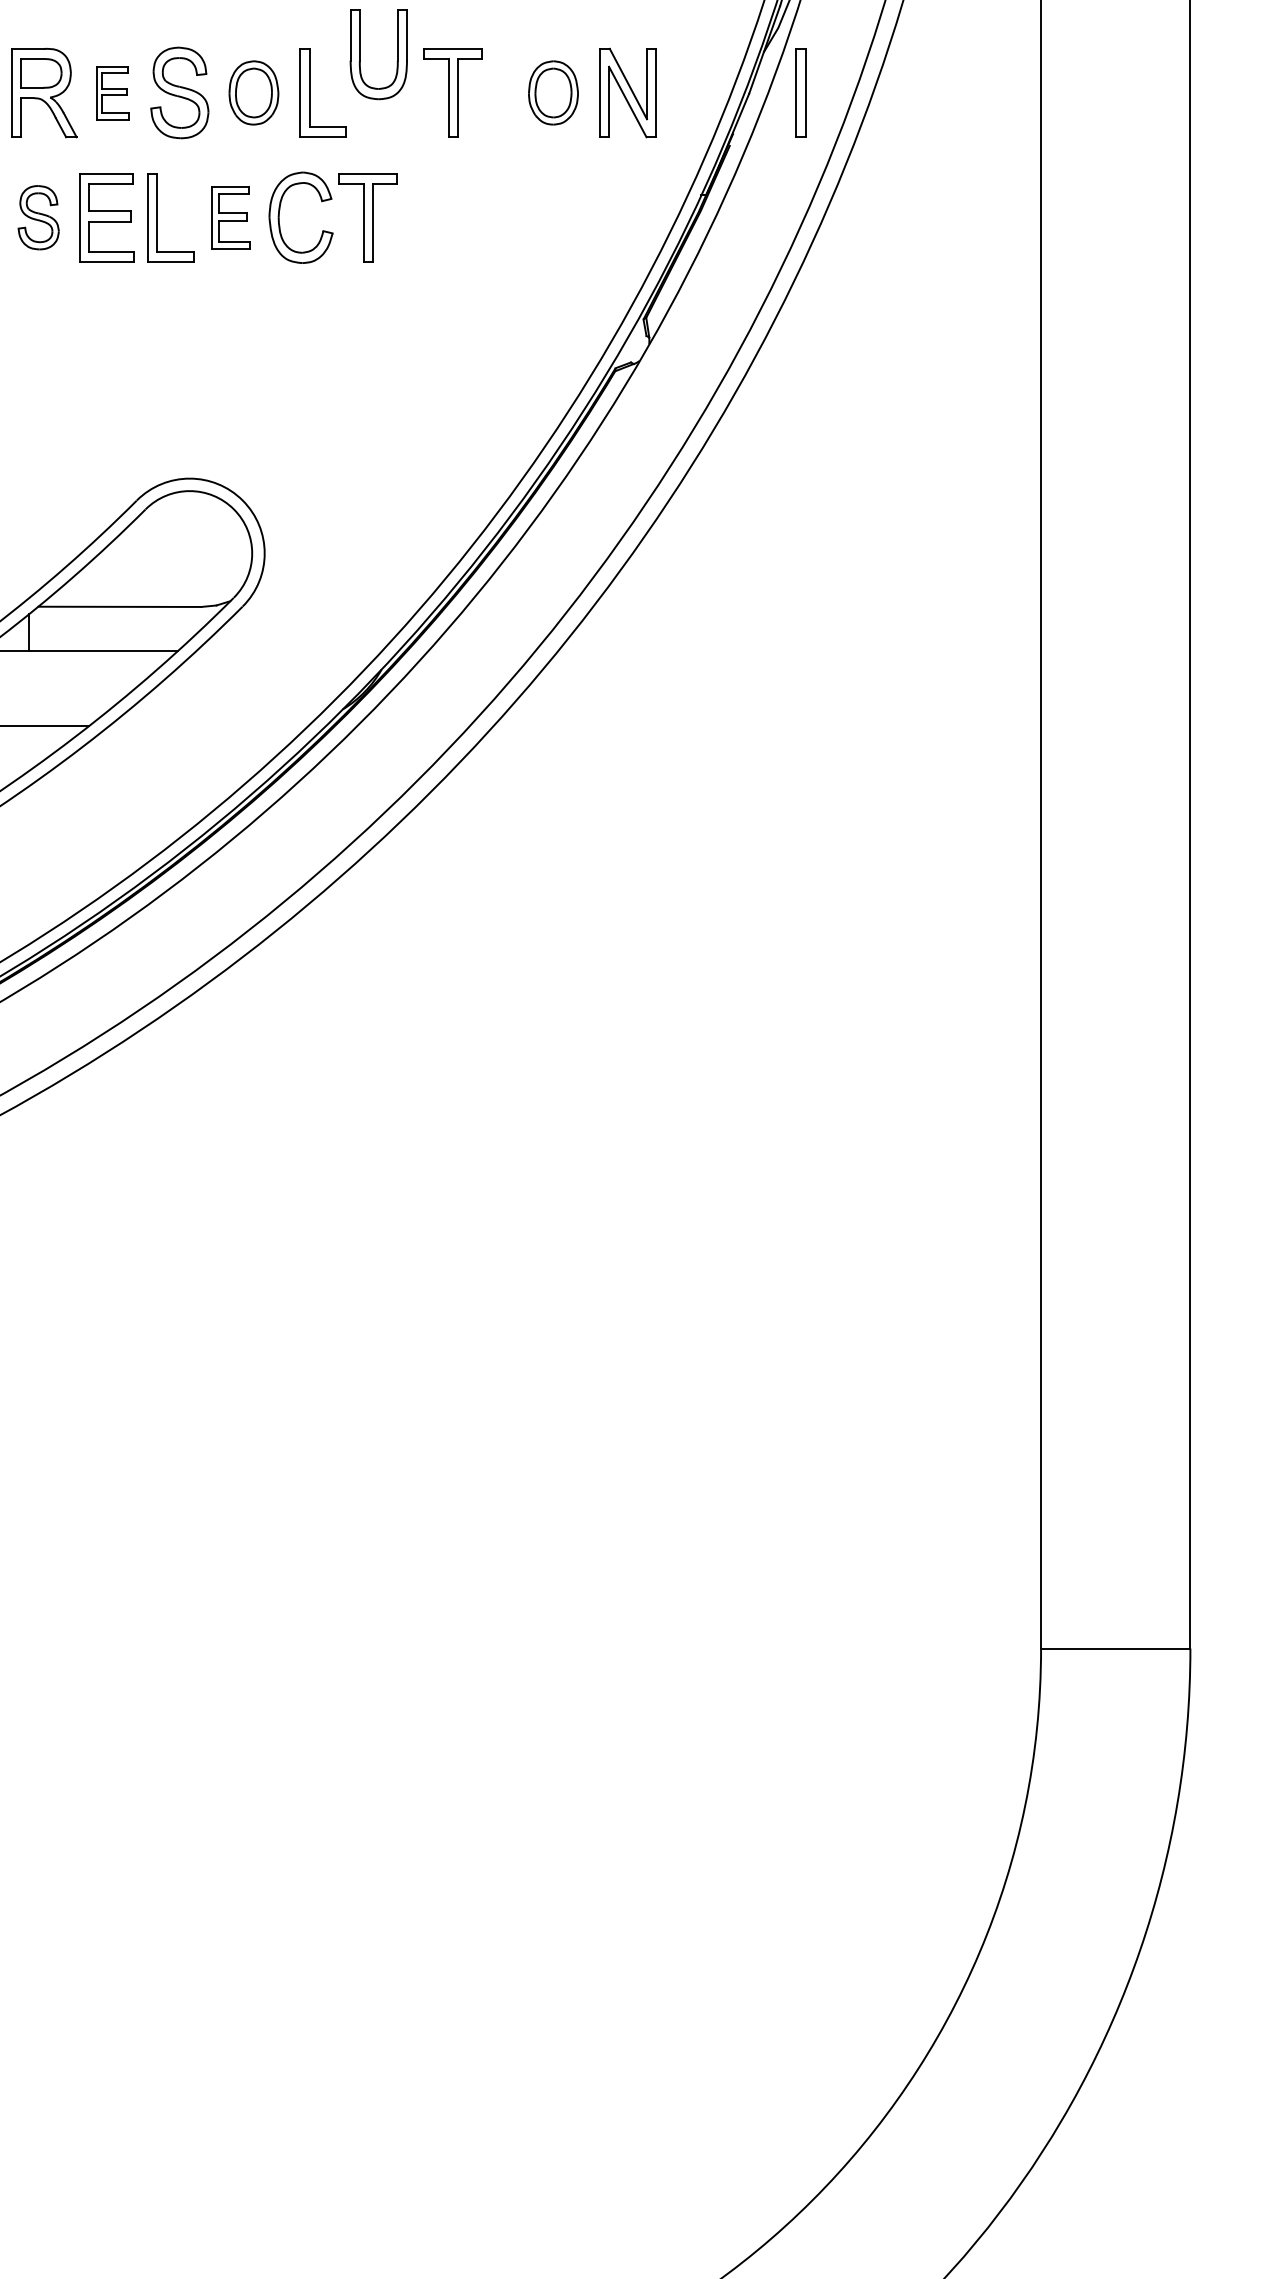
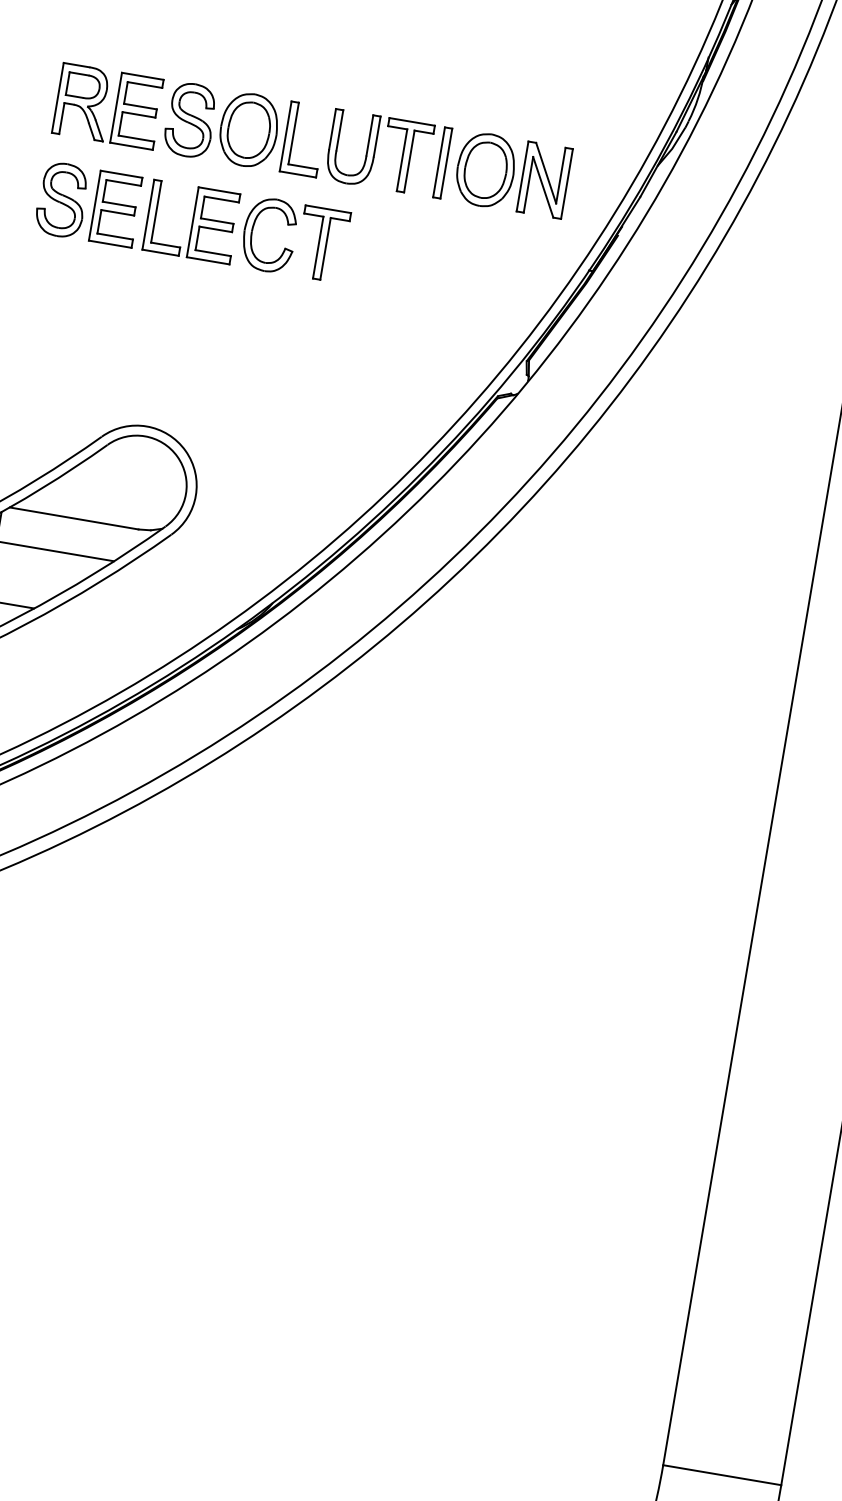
part: (360, 54) -> (337, 145), moved
part: (112, 92) -> (137, 110), size x1.67
part: (253, 92) -> (248, 129), size x1.43
part: (553, 92) -> (485, 169), size x1.43
part: (800, 92) -> (442, 162), moved
part: (38, 217) -> (61, 199), size x1.43
part: (230, 217) -> (213, 225), size x1.43

